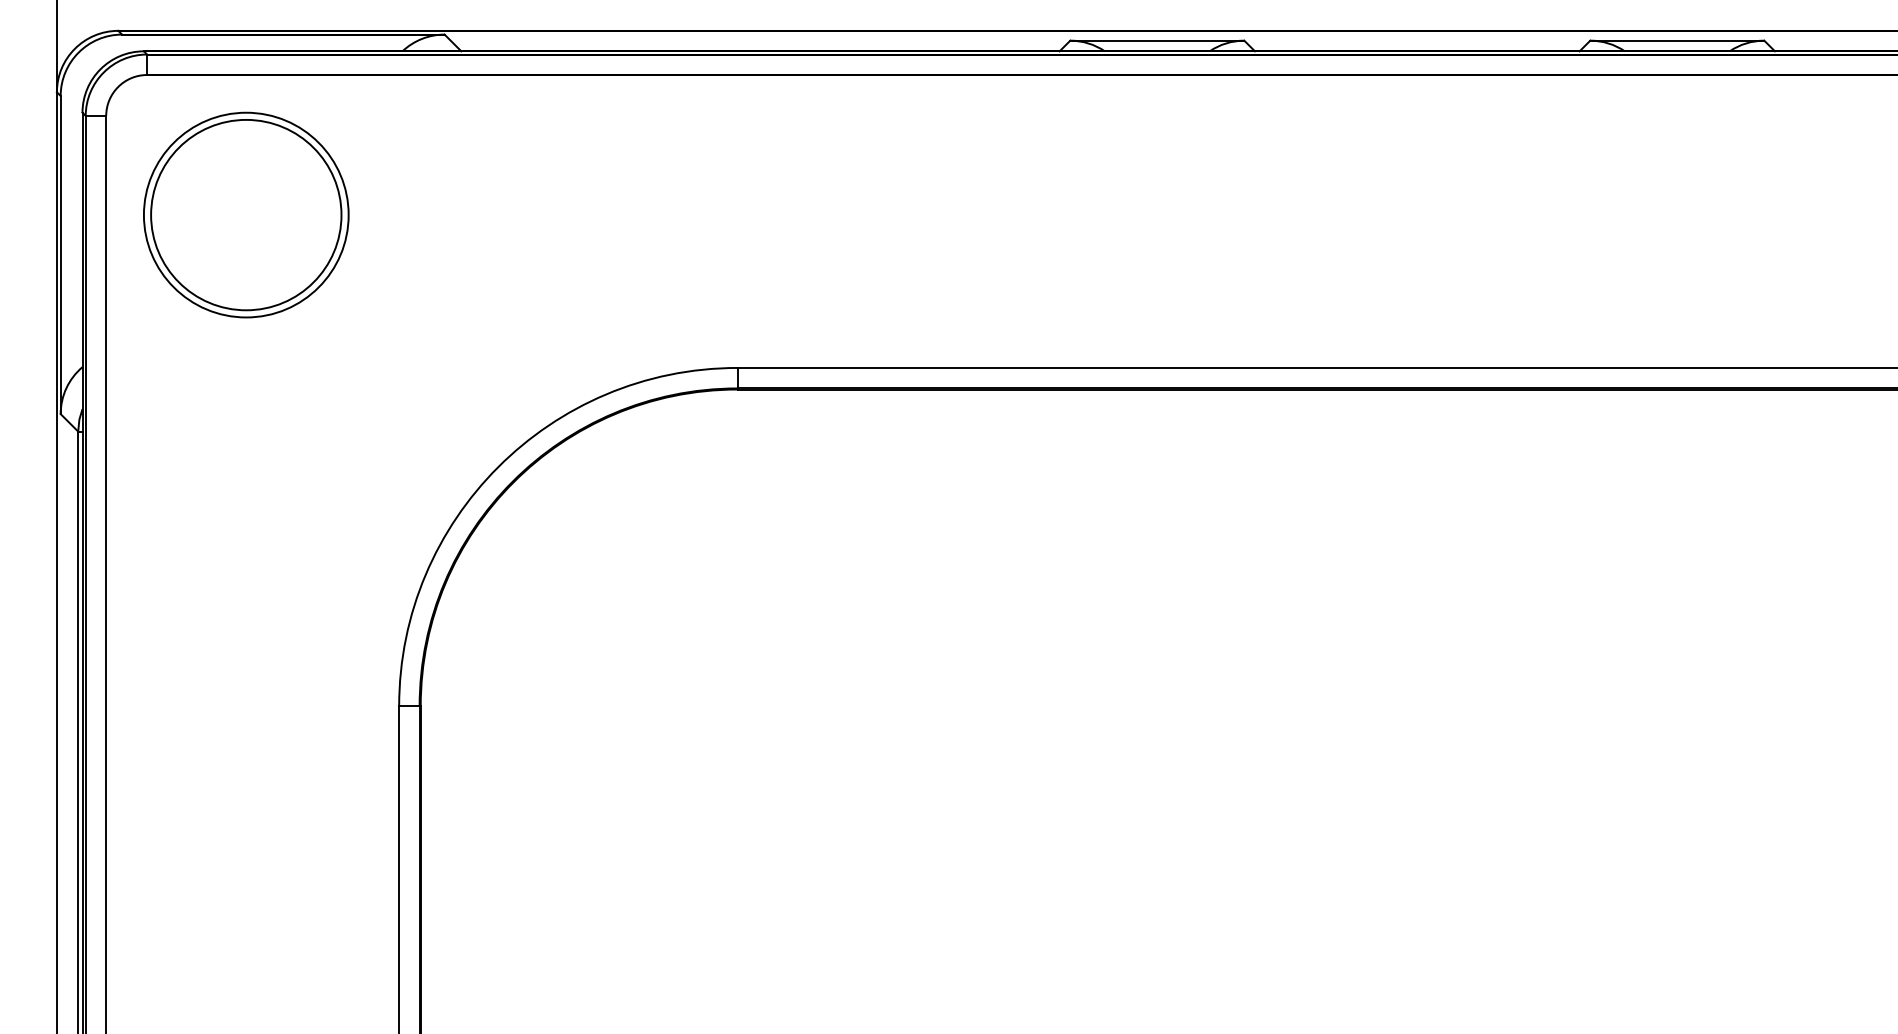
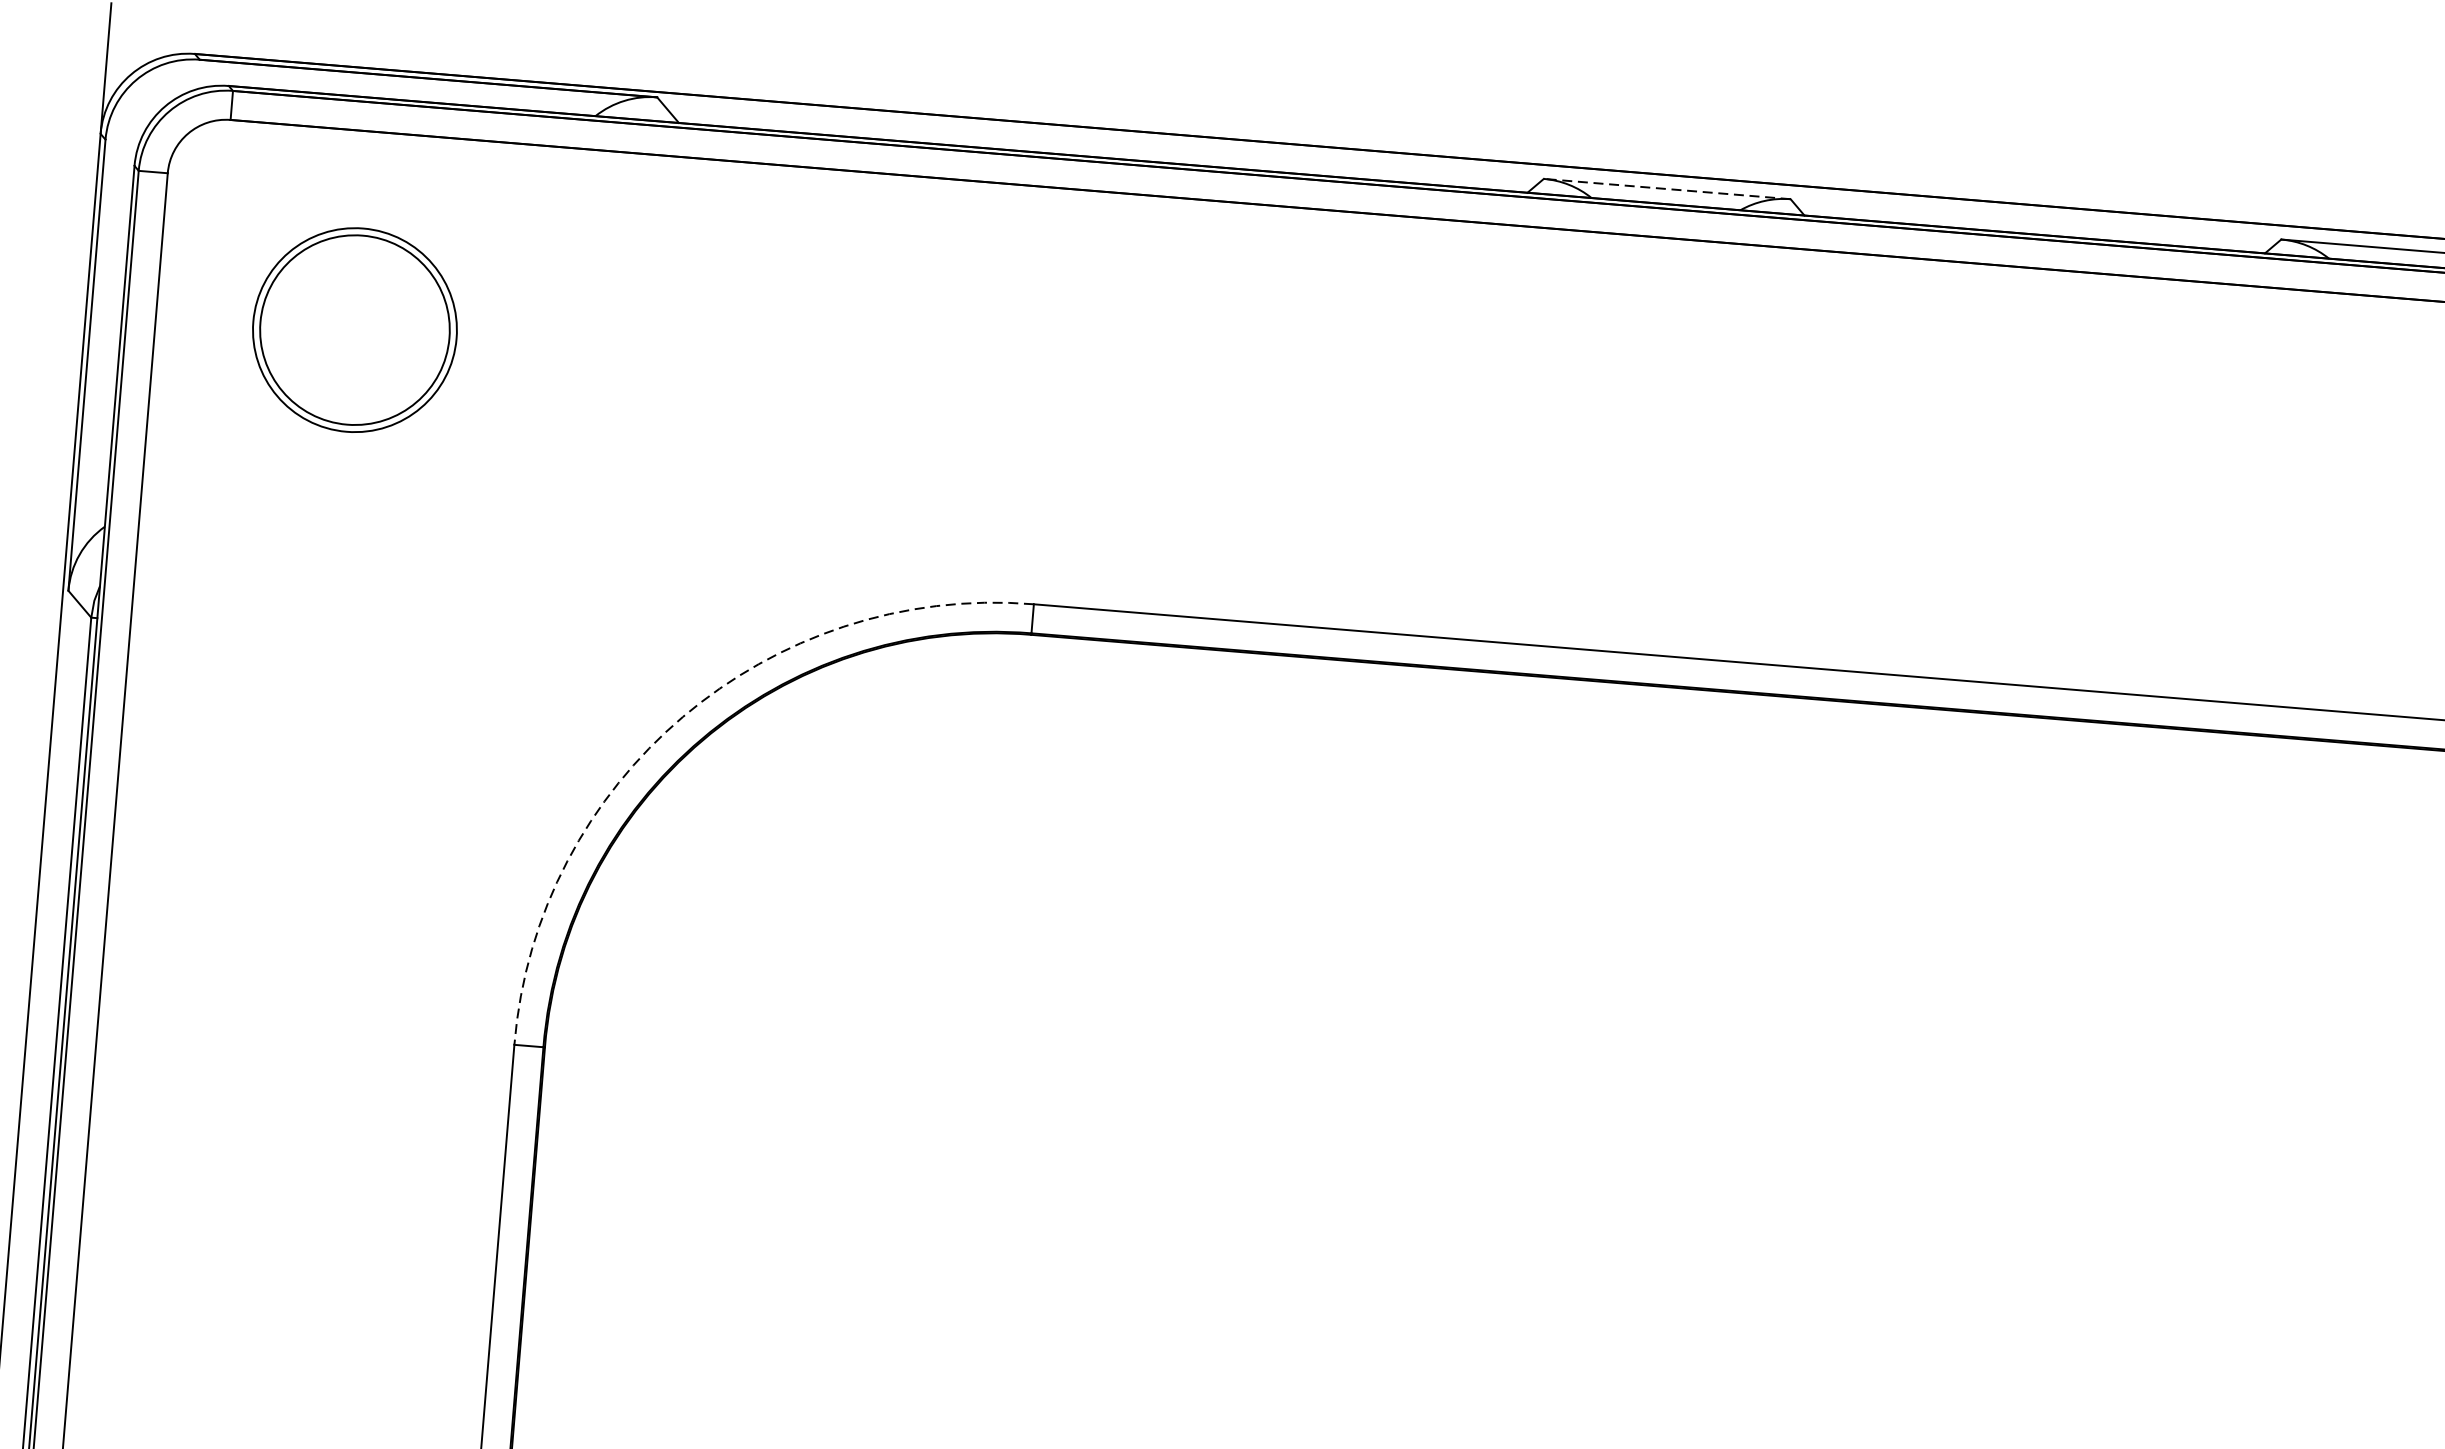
line: (1156, 40) -> (1666, 188), solid -> dashed
part: (246, 214) -> (355, 329), size x0.7
arc: (498, 467) -> (683, 717), solid -> dashed

